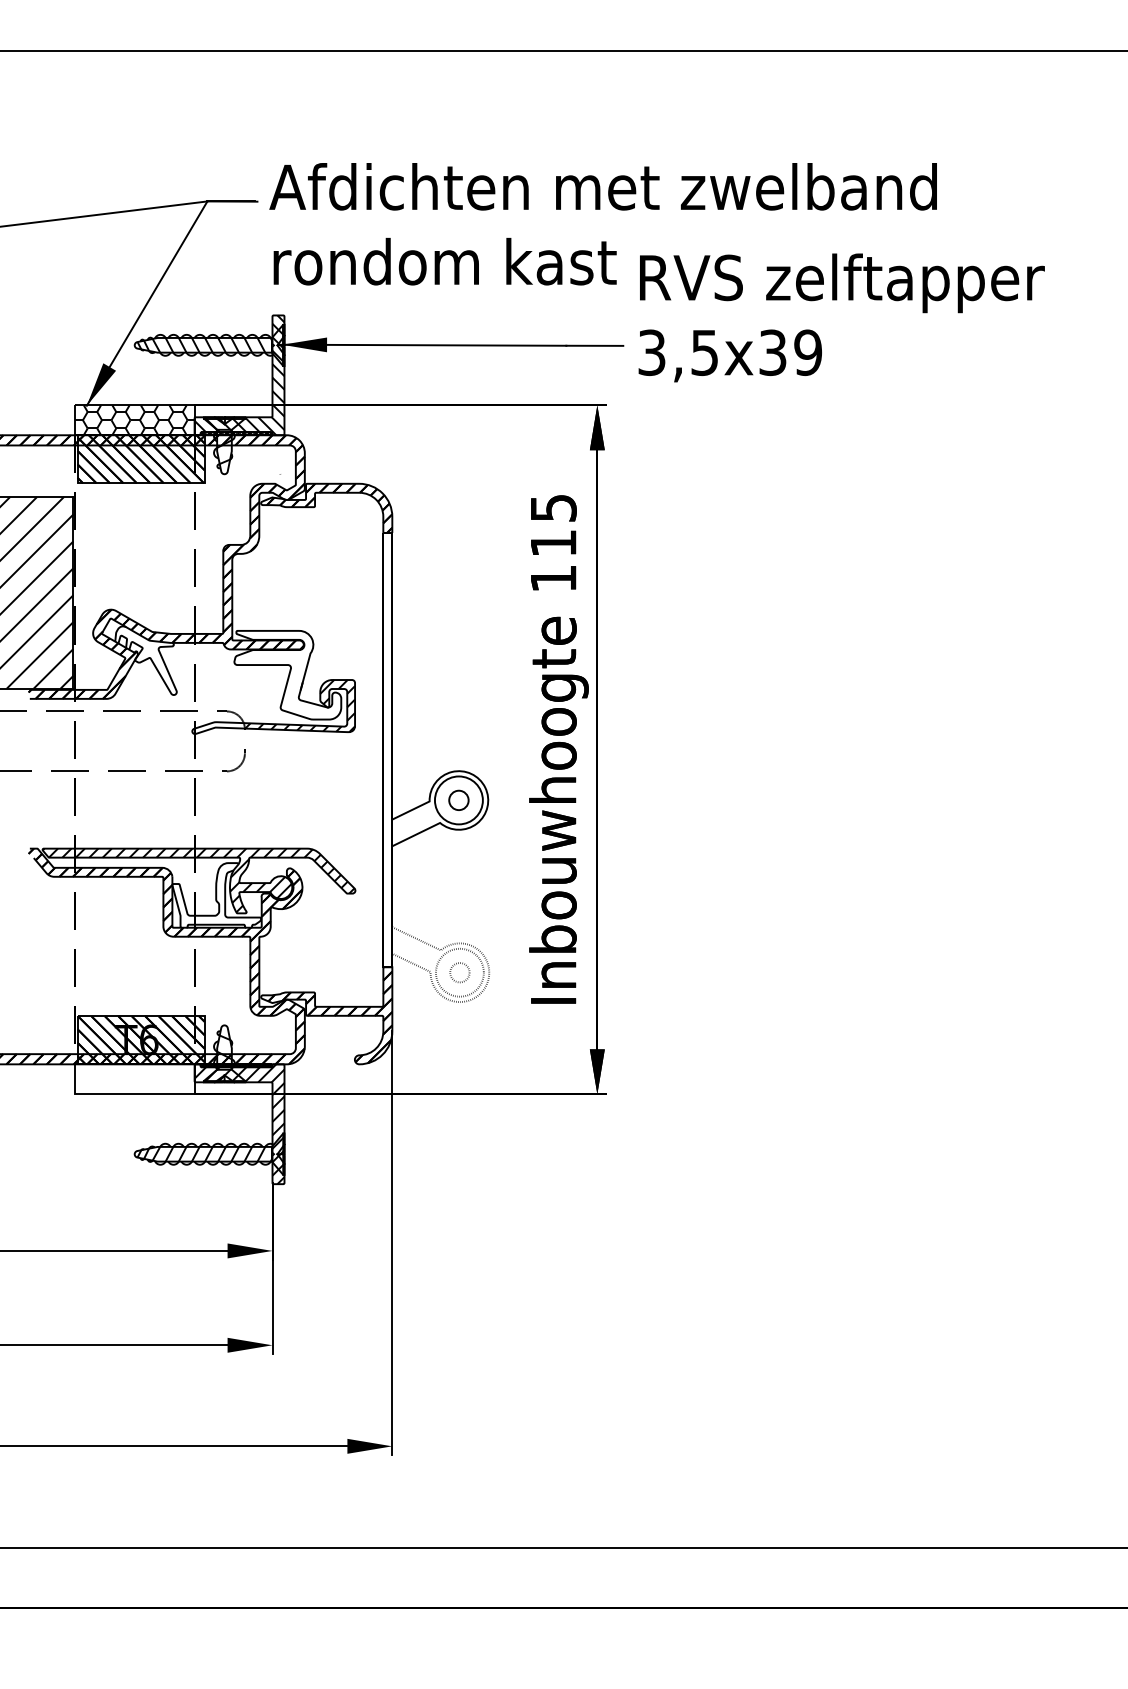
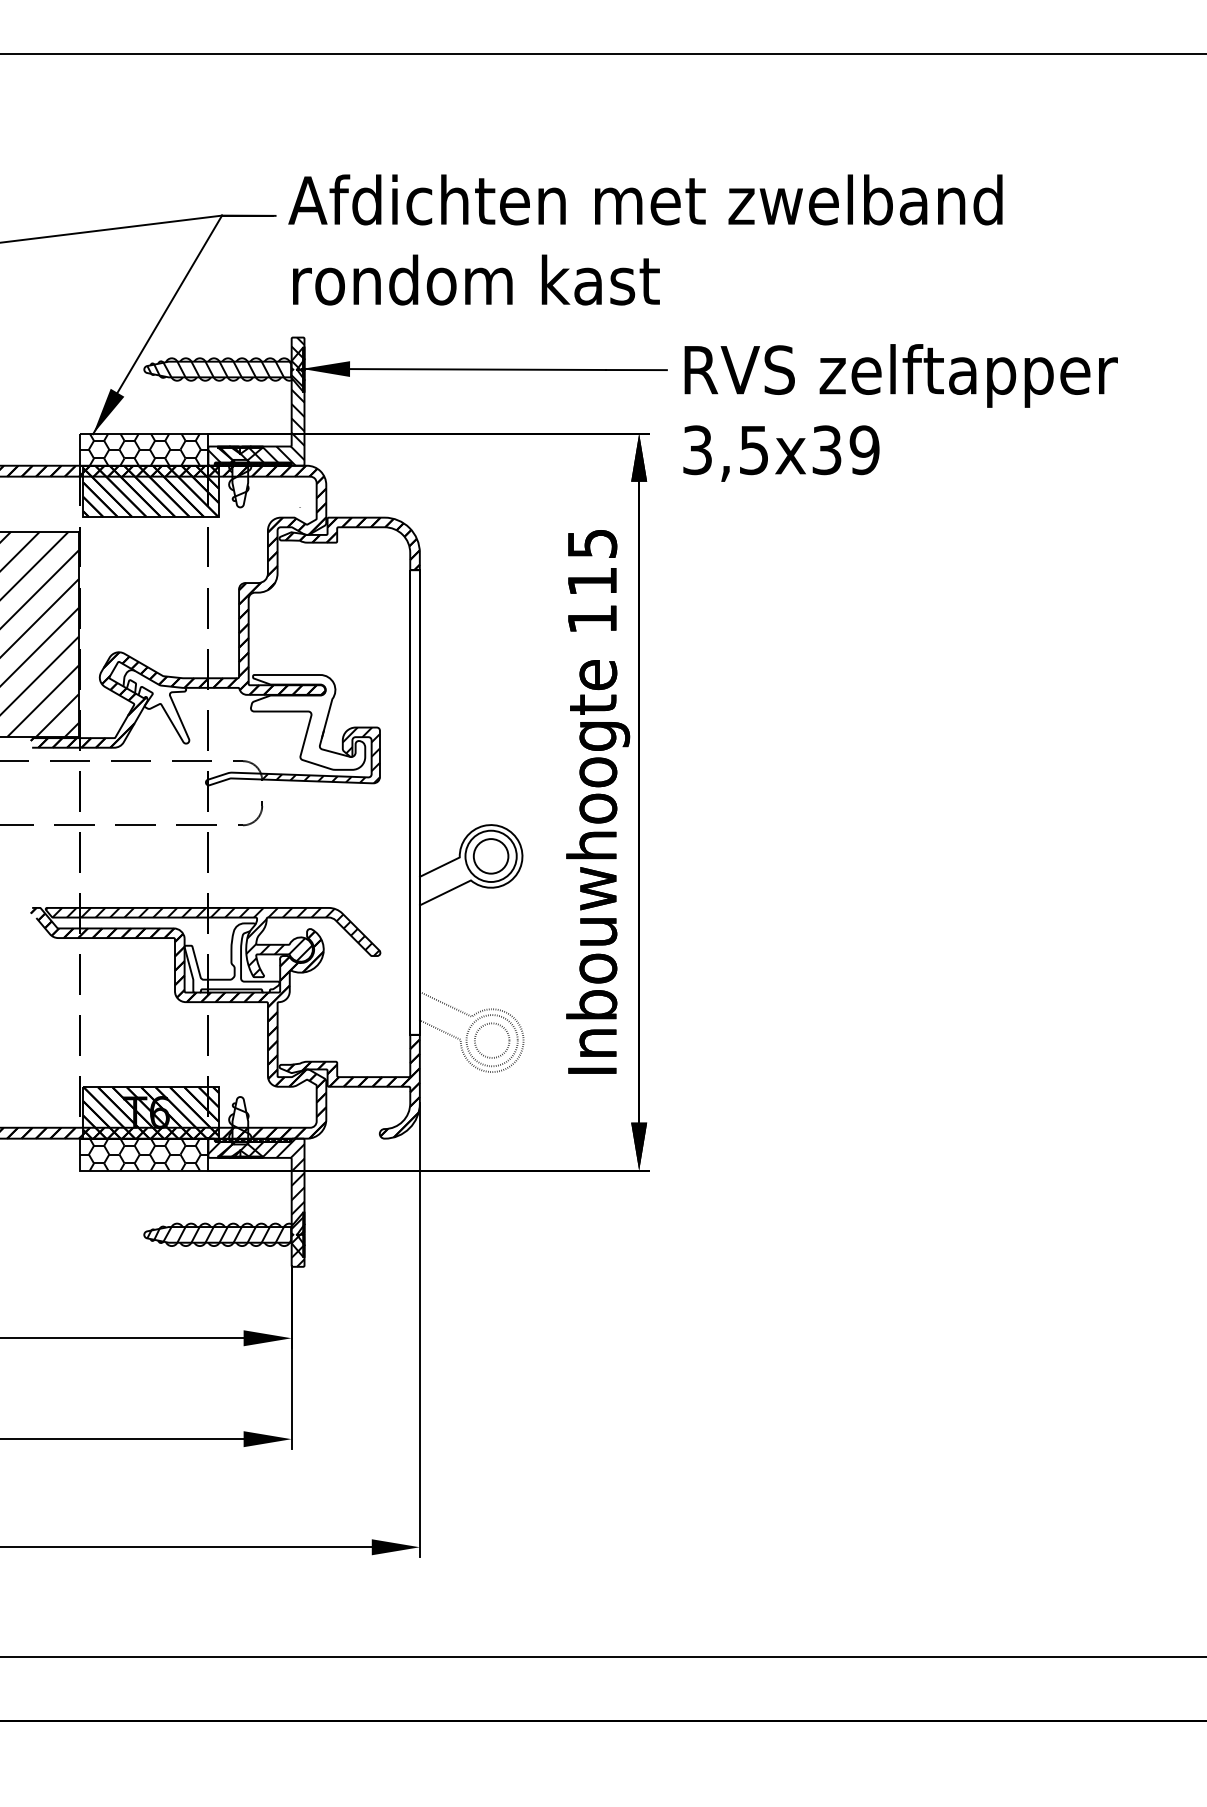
text: (841, 317) -> (900, 412), moved
circle: (458, 800) -> (490, 856), size x1.67
circle: (459, 972) -> (491, 1040), size x1.67
hatch: (134, 1079) -> (144, 1154), added

